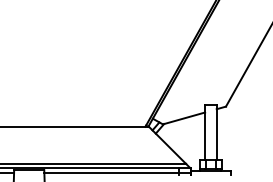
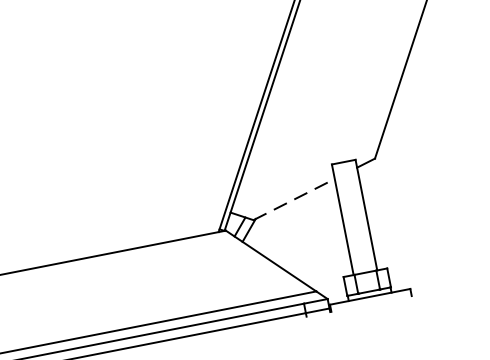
line: (184, 118) -> (295, 199), solid -> dashed

